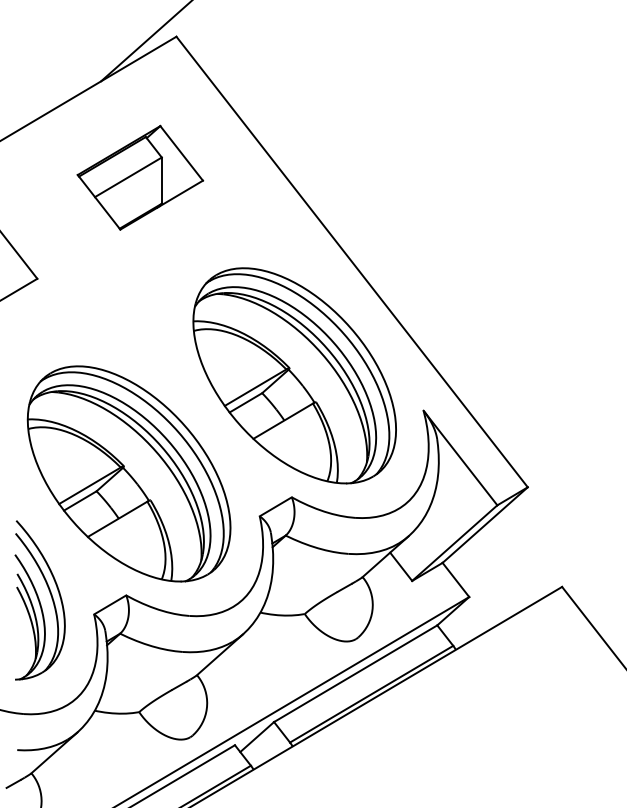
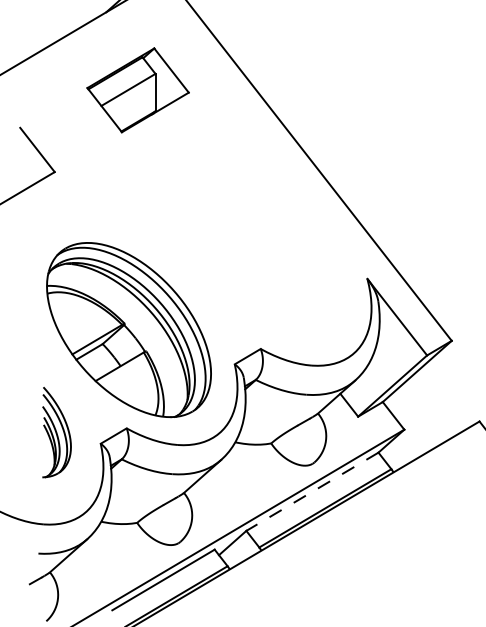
part: (294, 375) -> (262, 250), removed
part: (39, 600) -> (56, 432), size x0.7
line: (355, 673) -> (312, 491), solid -> dashed

